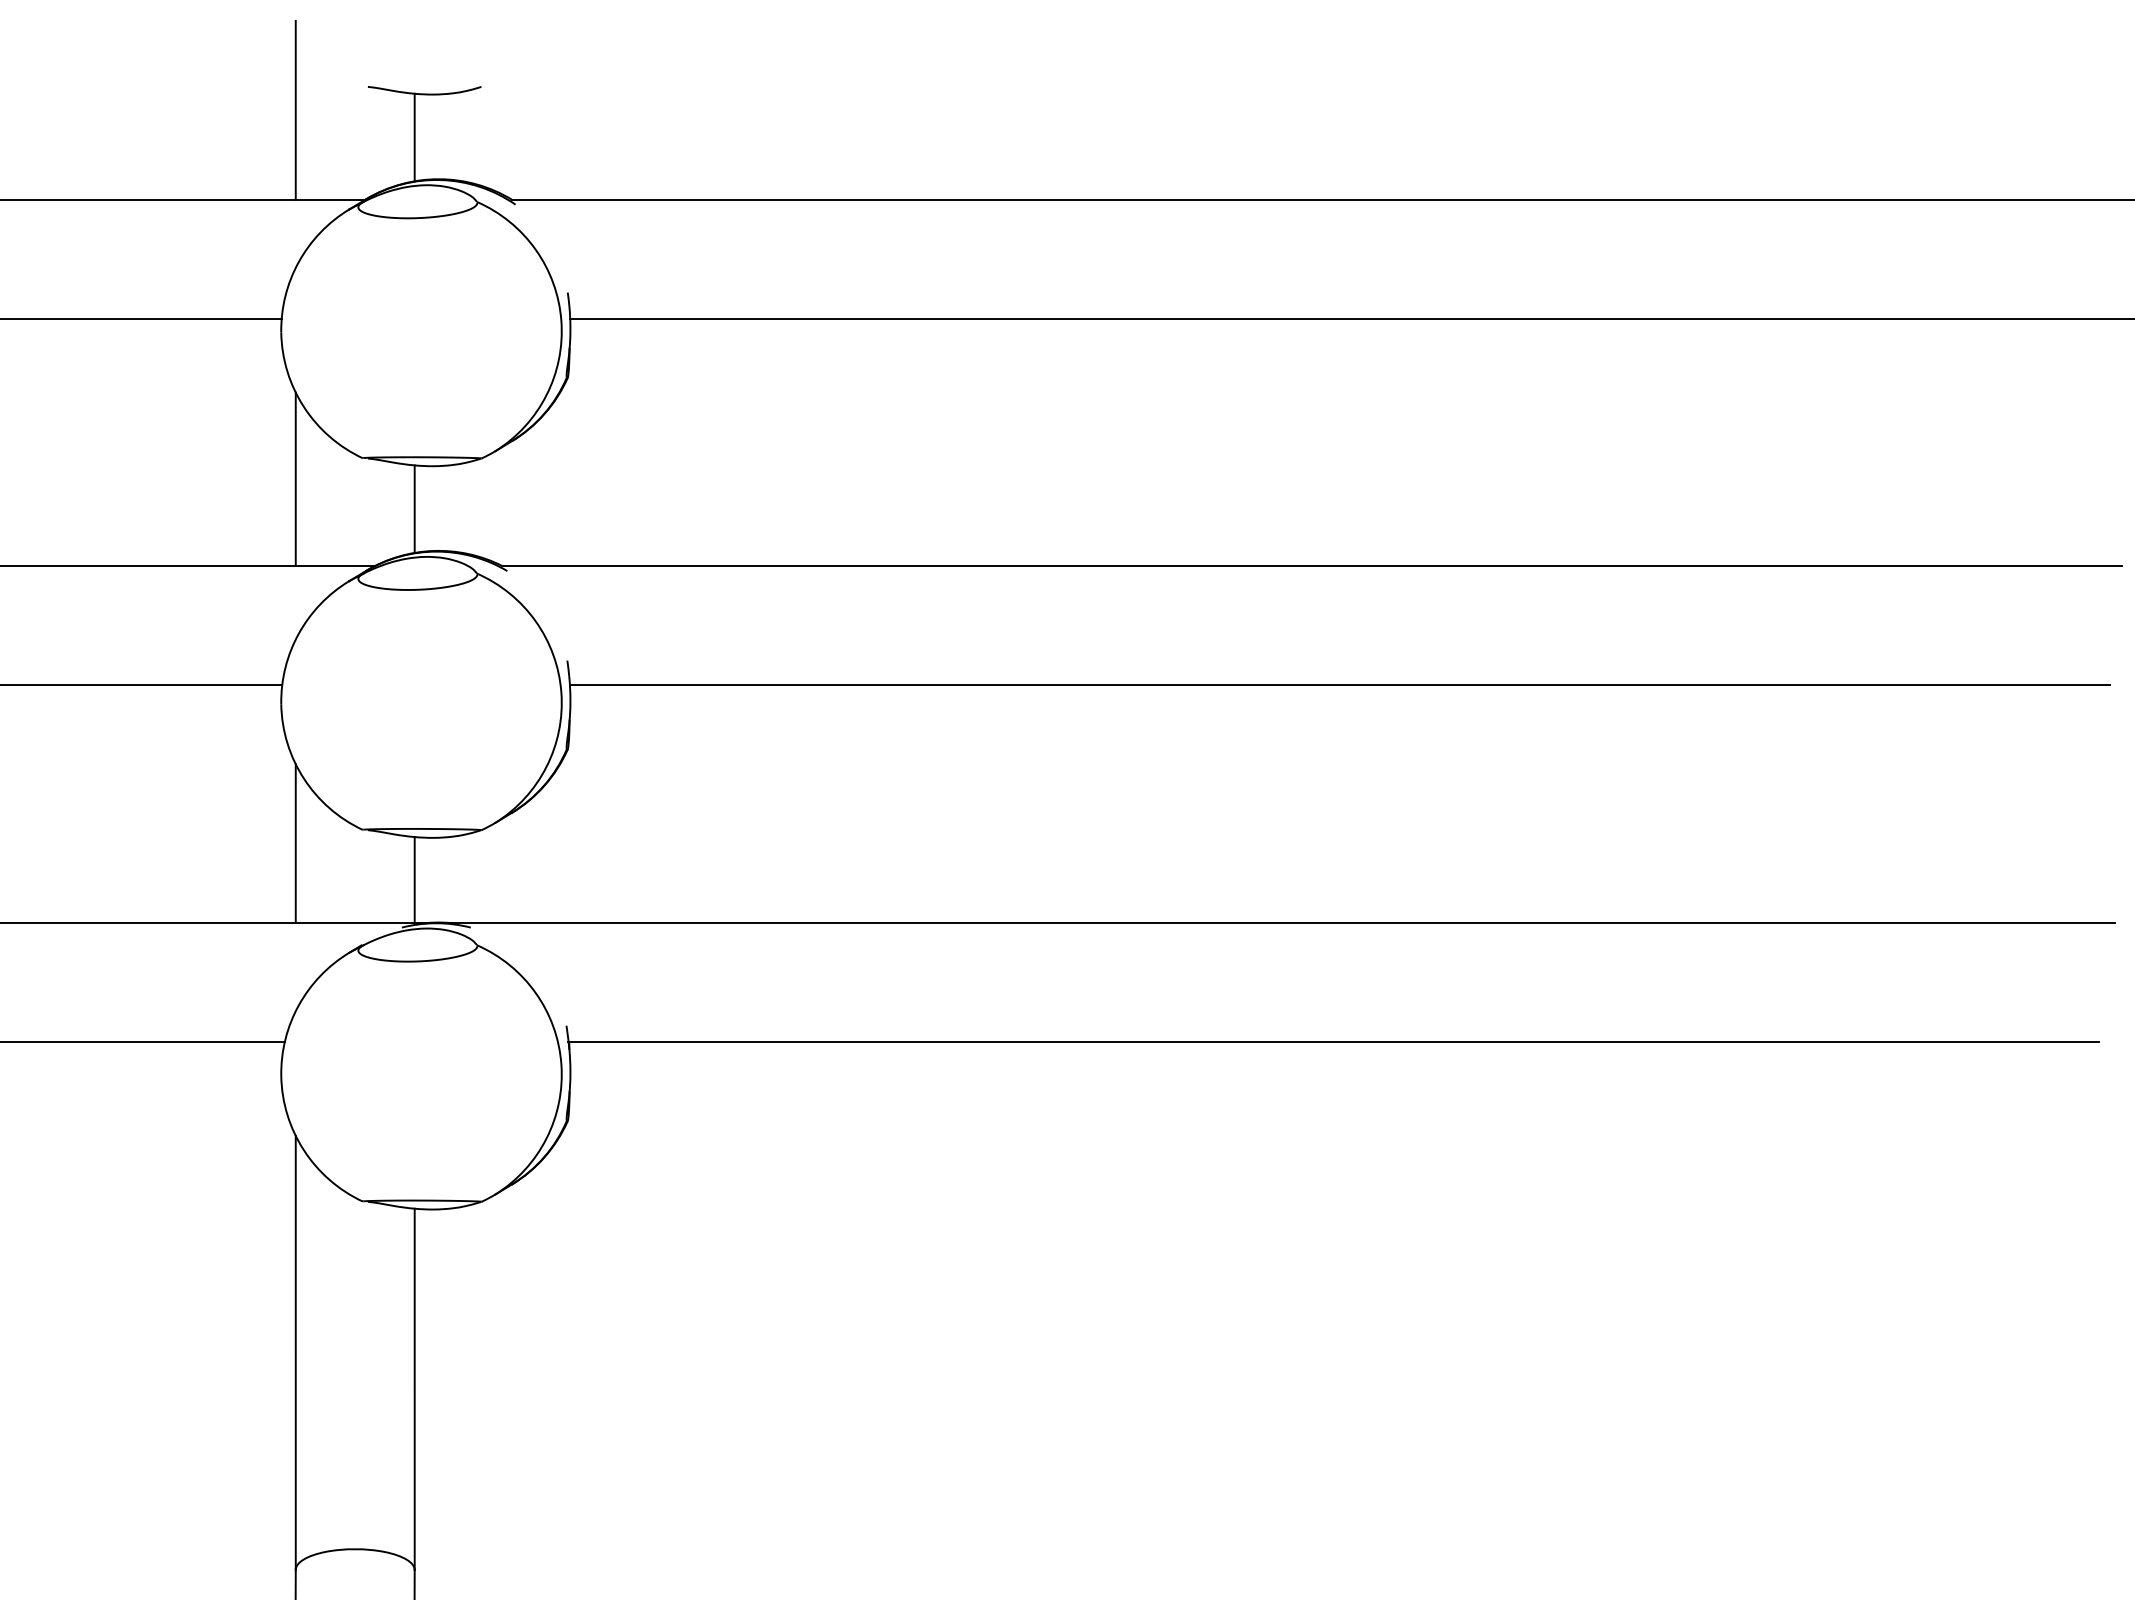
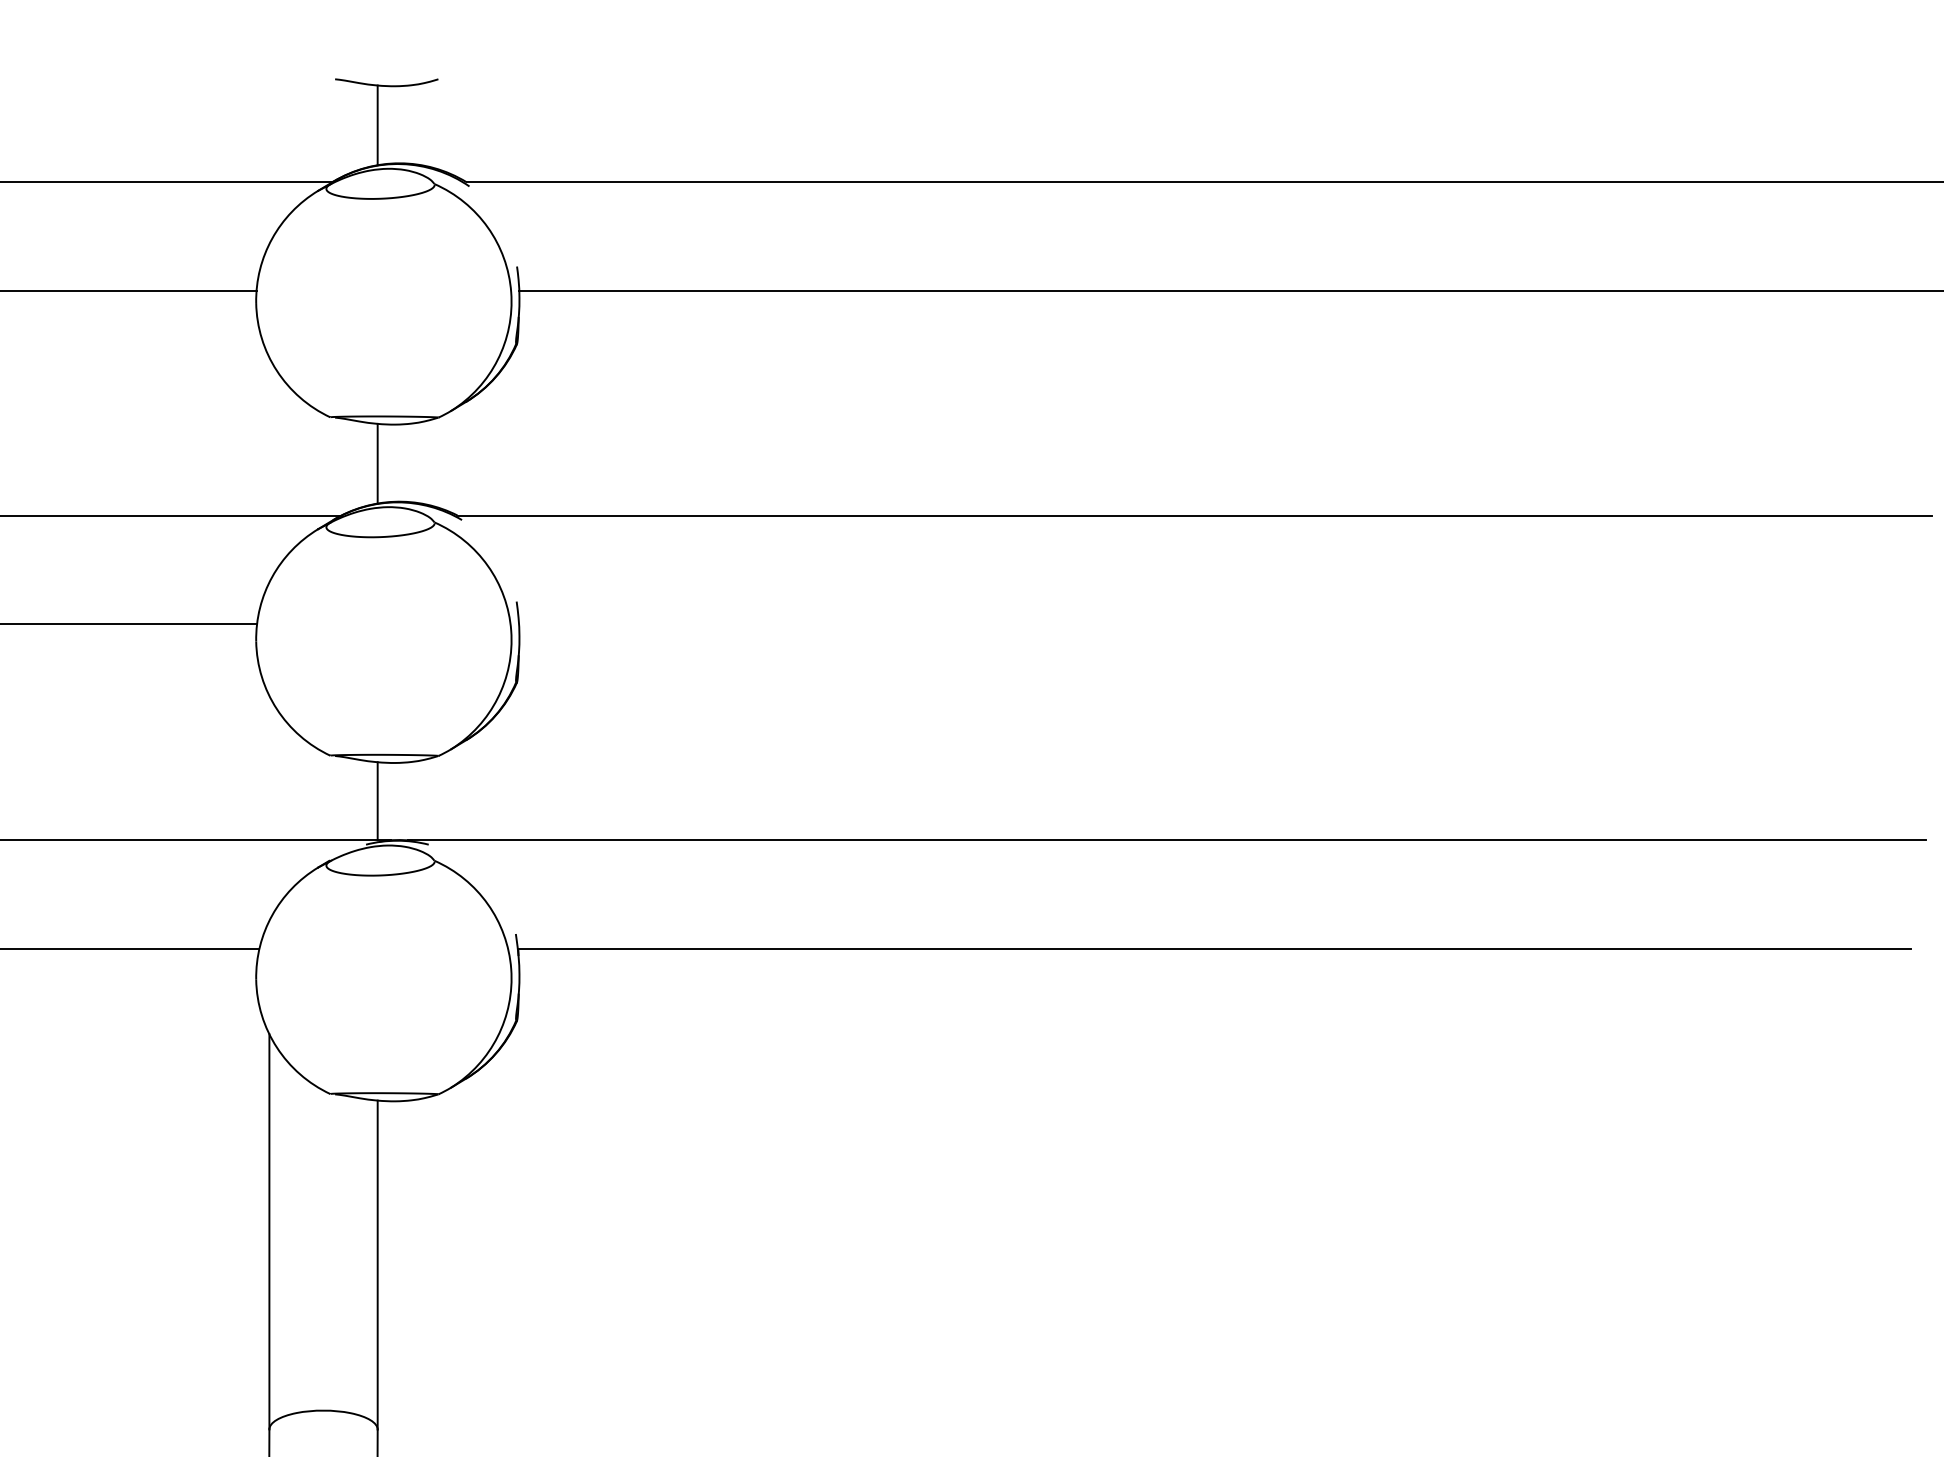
line: (295, 110) -> (269, 100), removed
line: (295, 479) -> (269, 436), removed
line: (1339, 684) -> (1219, 623), removed
line: (295, 842) -> (269, 767), removed

